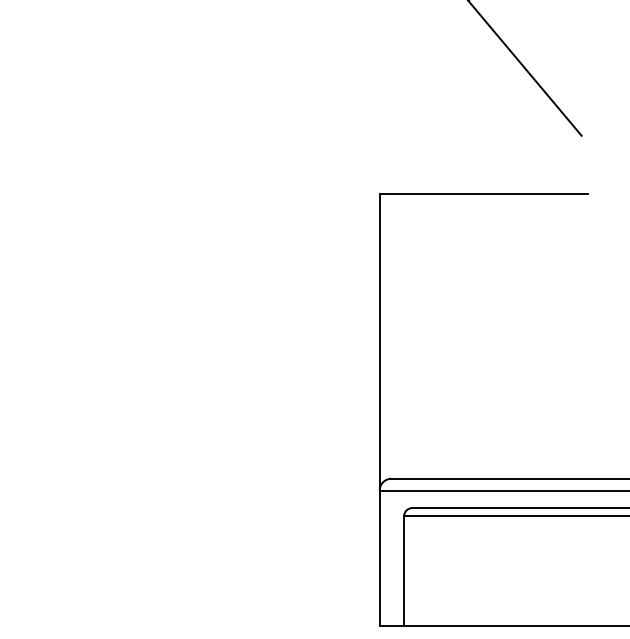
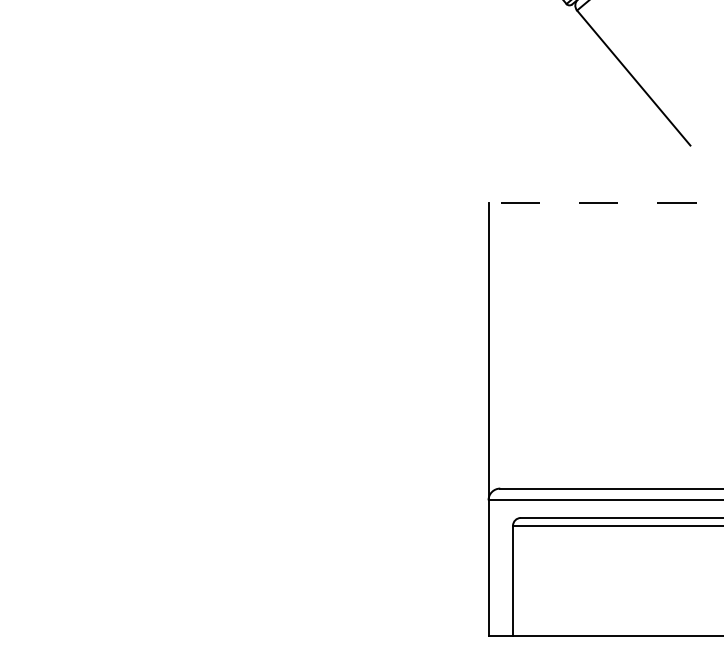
line: (483, 193) -> (592, 203), solid -> dashed

